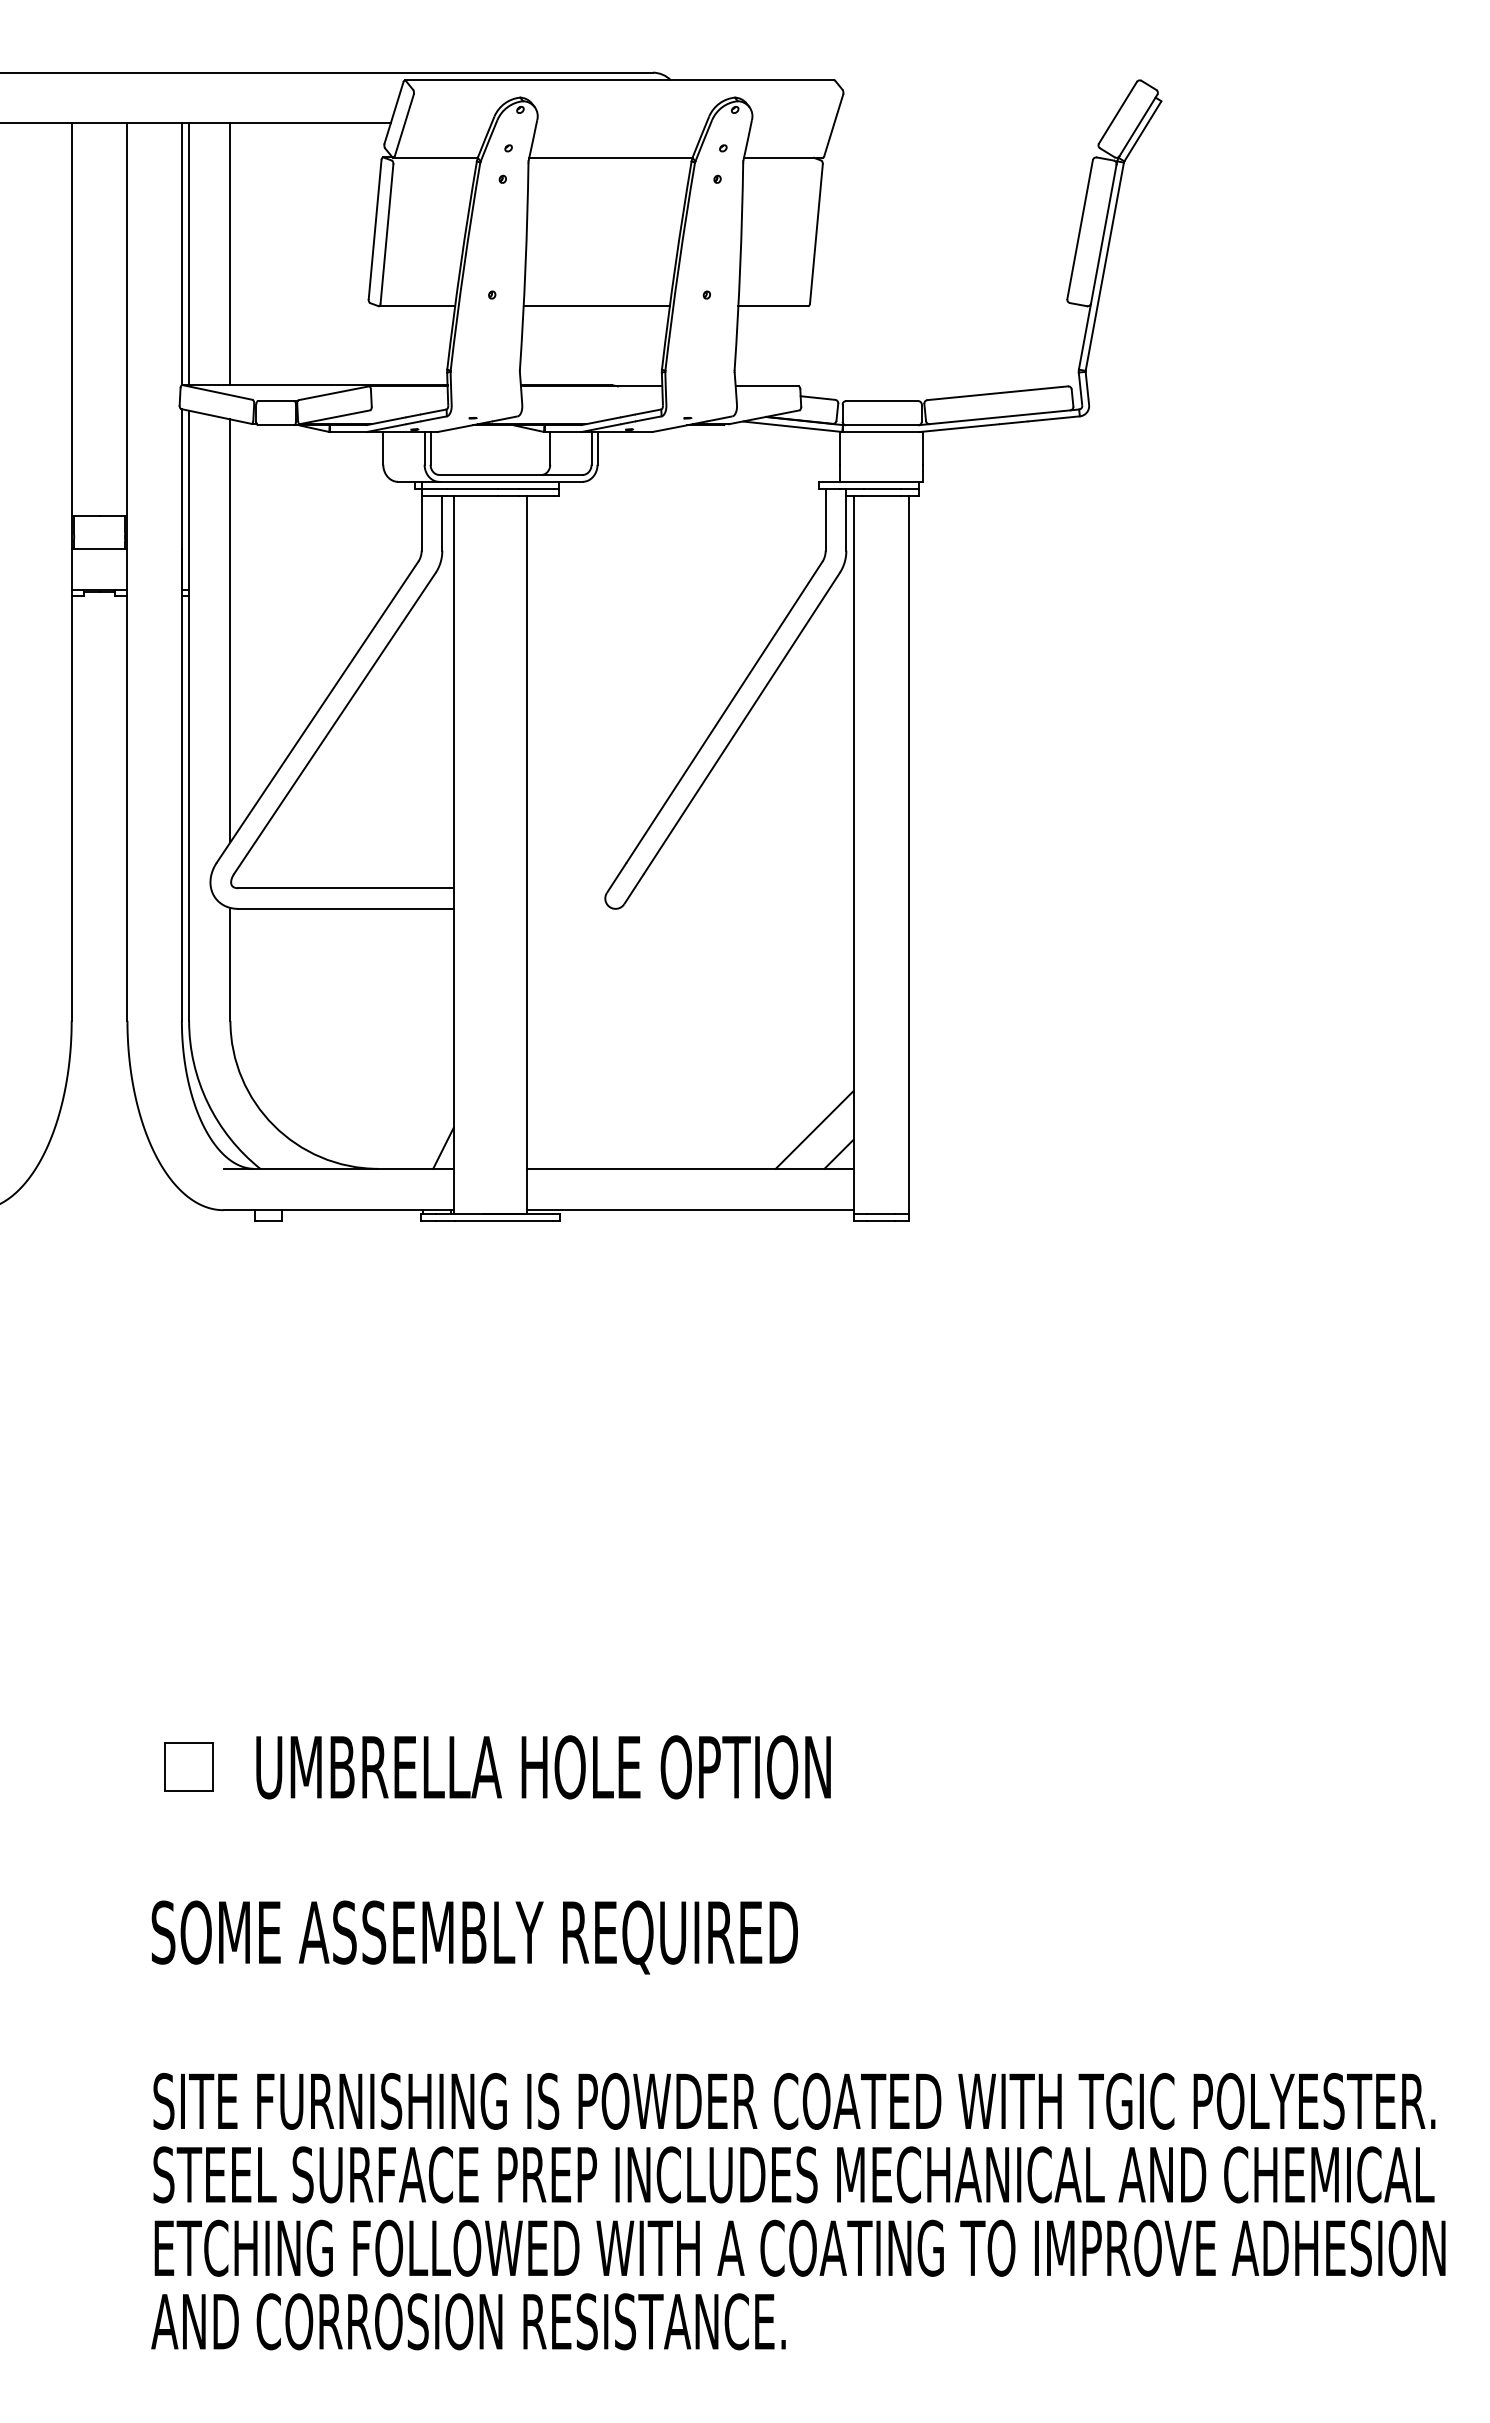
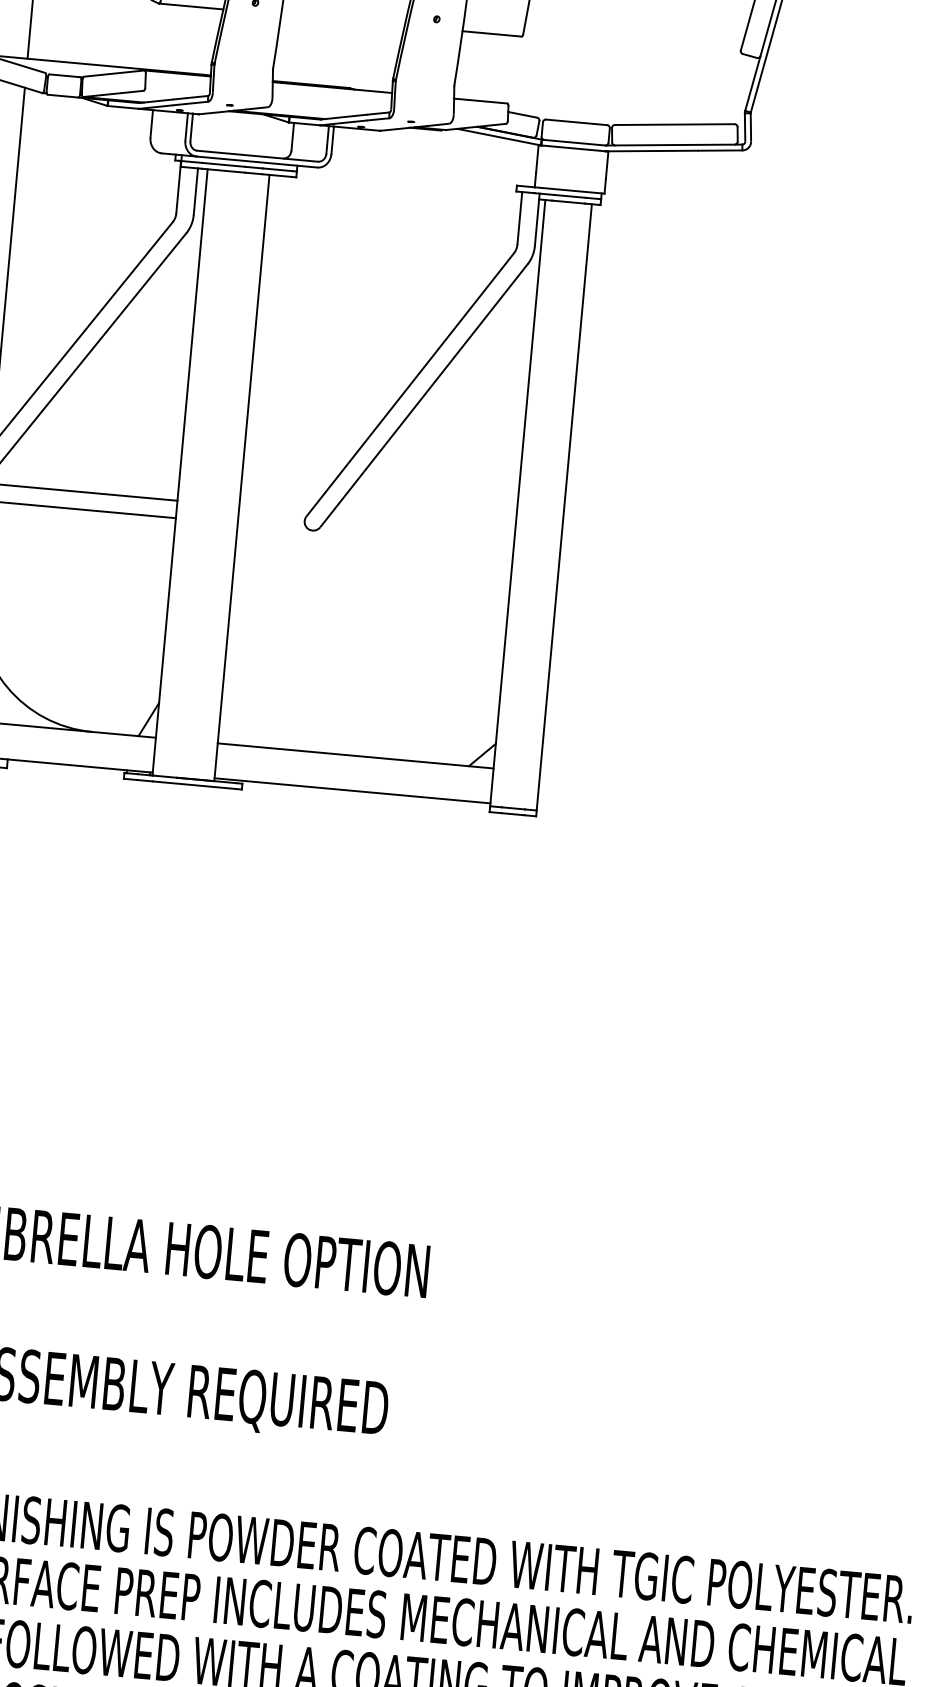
line: (596, 306) -> (342, 20), removed
line: (814, 1129) -> (463, 732), removed

